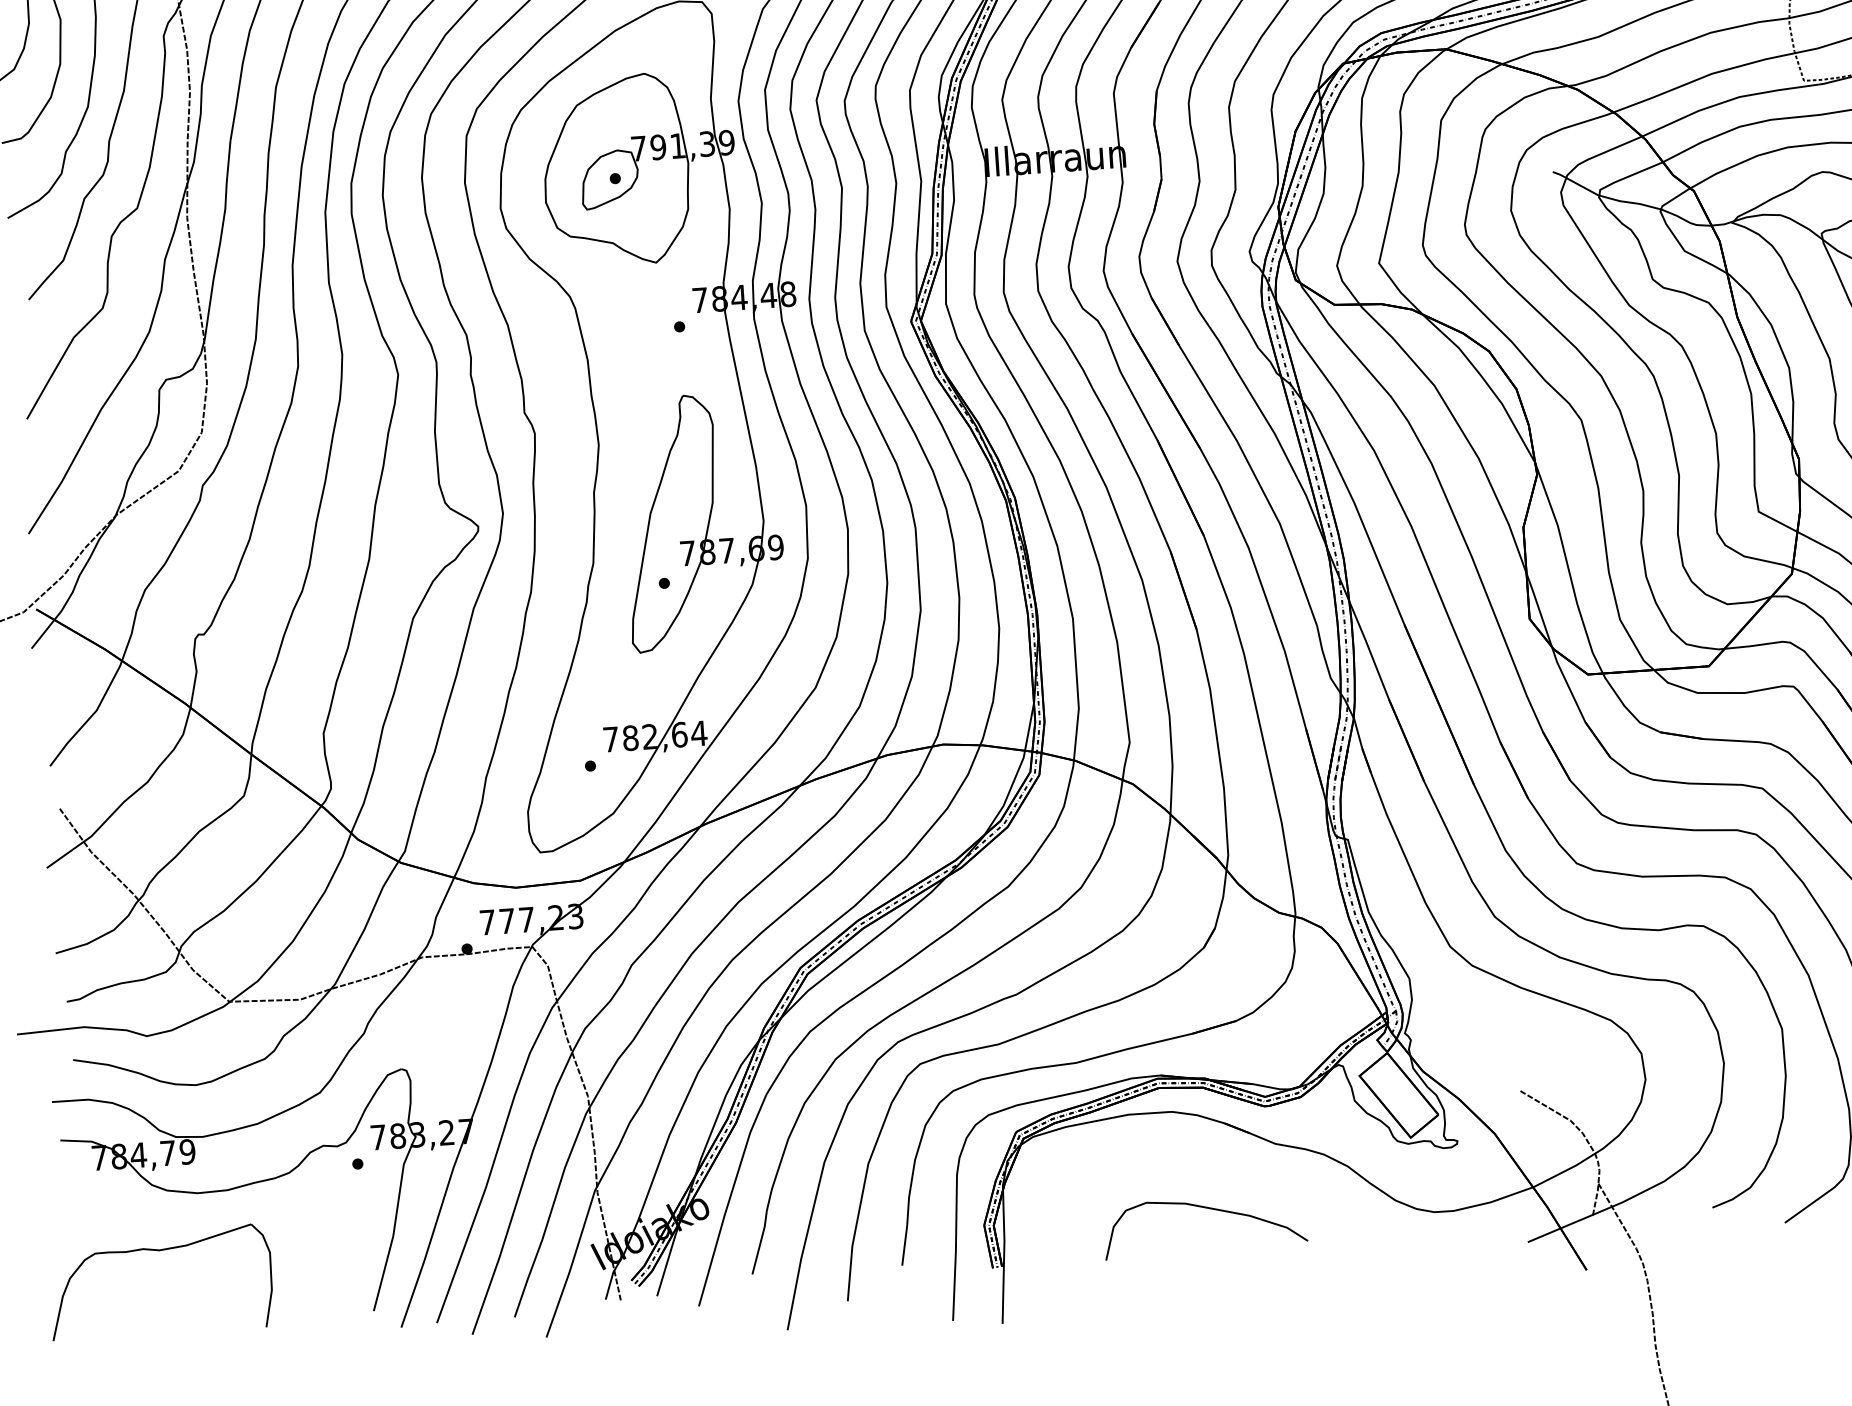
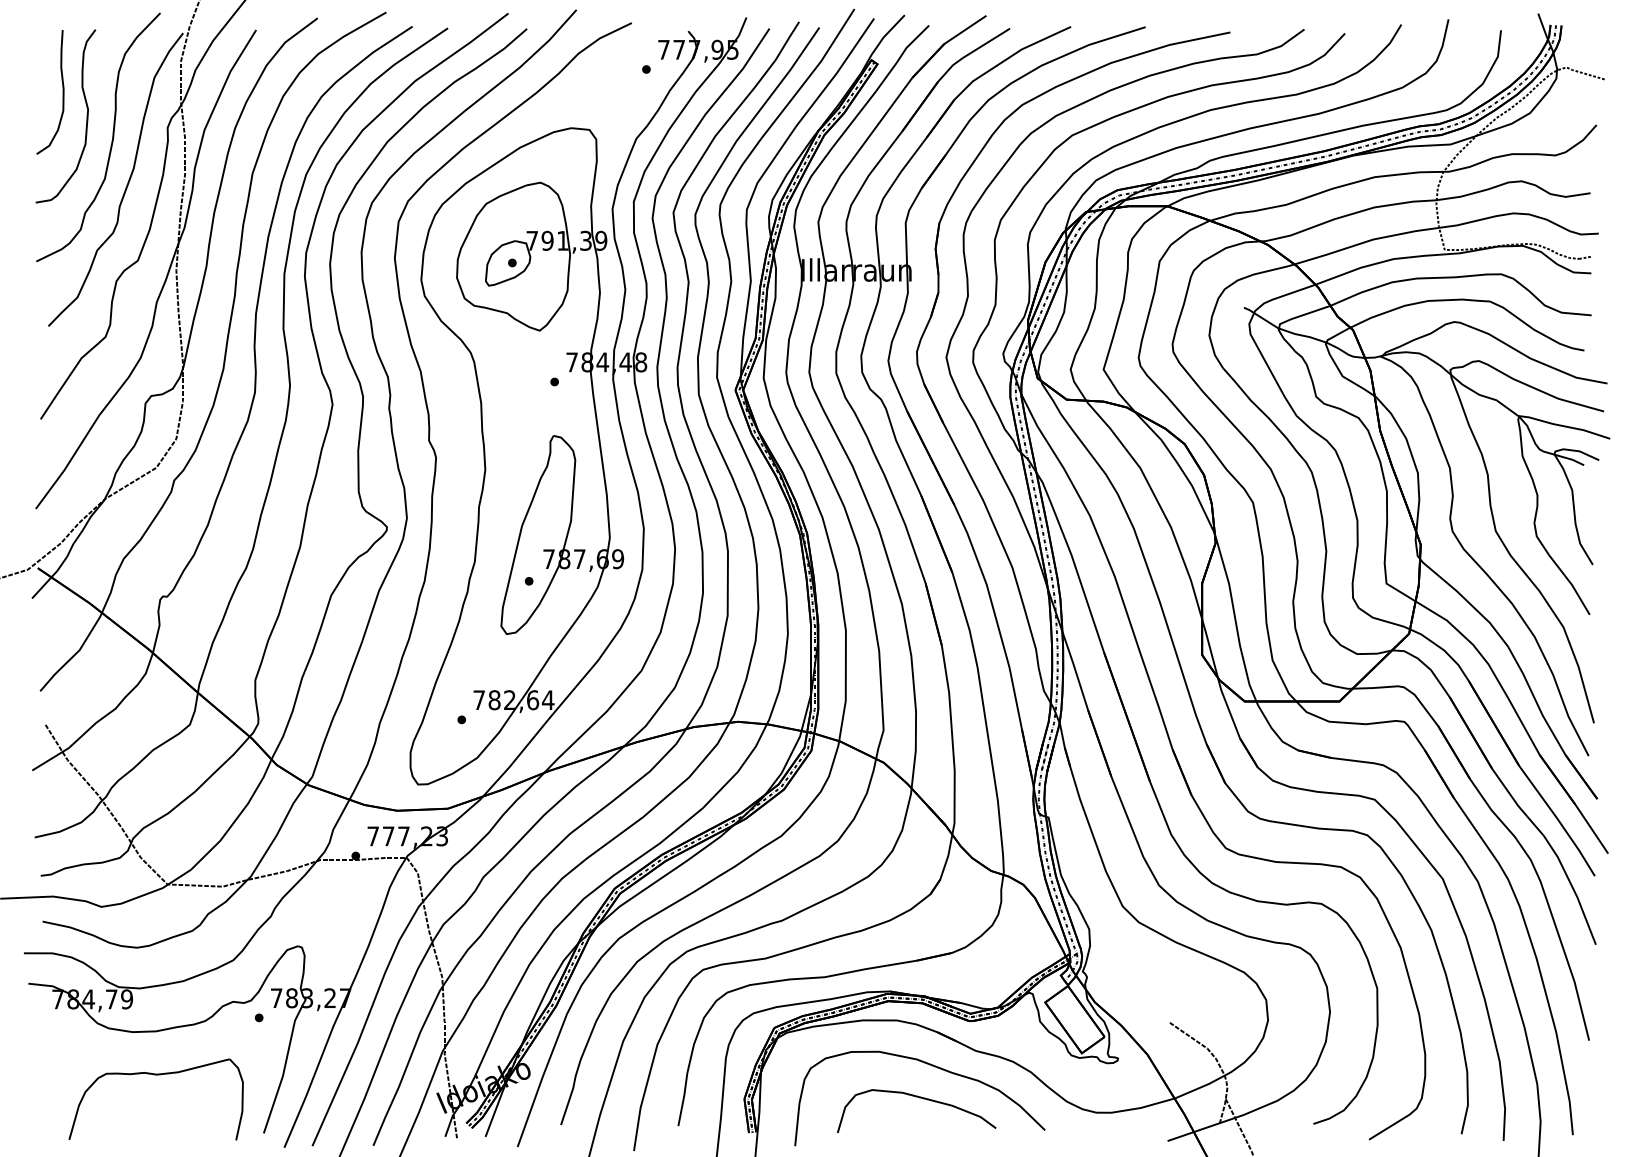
curve: (1223, 1168) -> (934, 1067), added
part: (157, 1251) -> (155, 1075), moved

